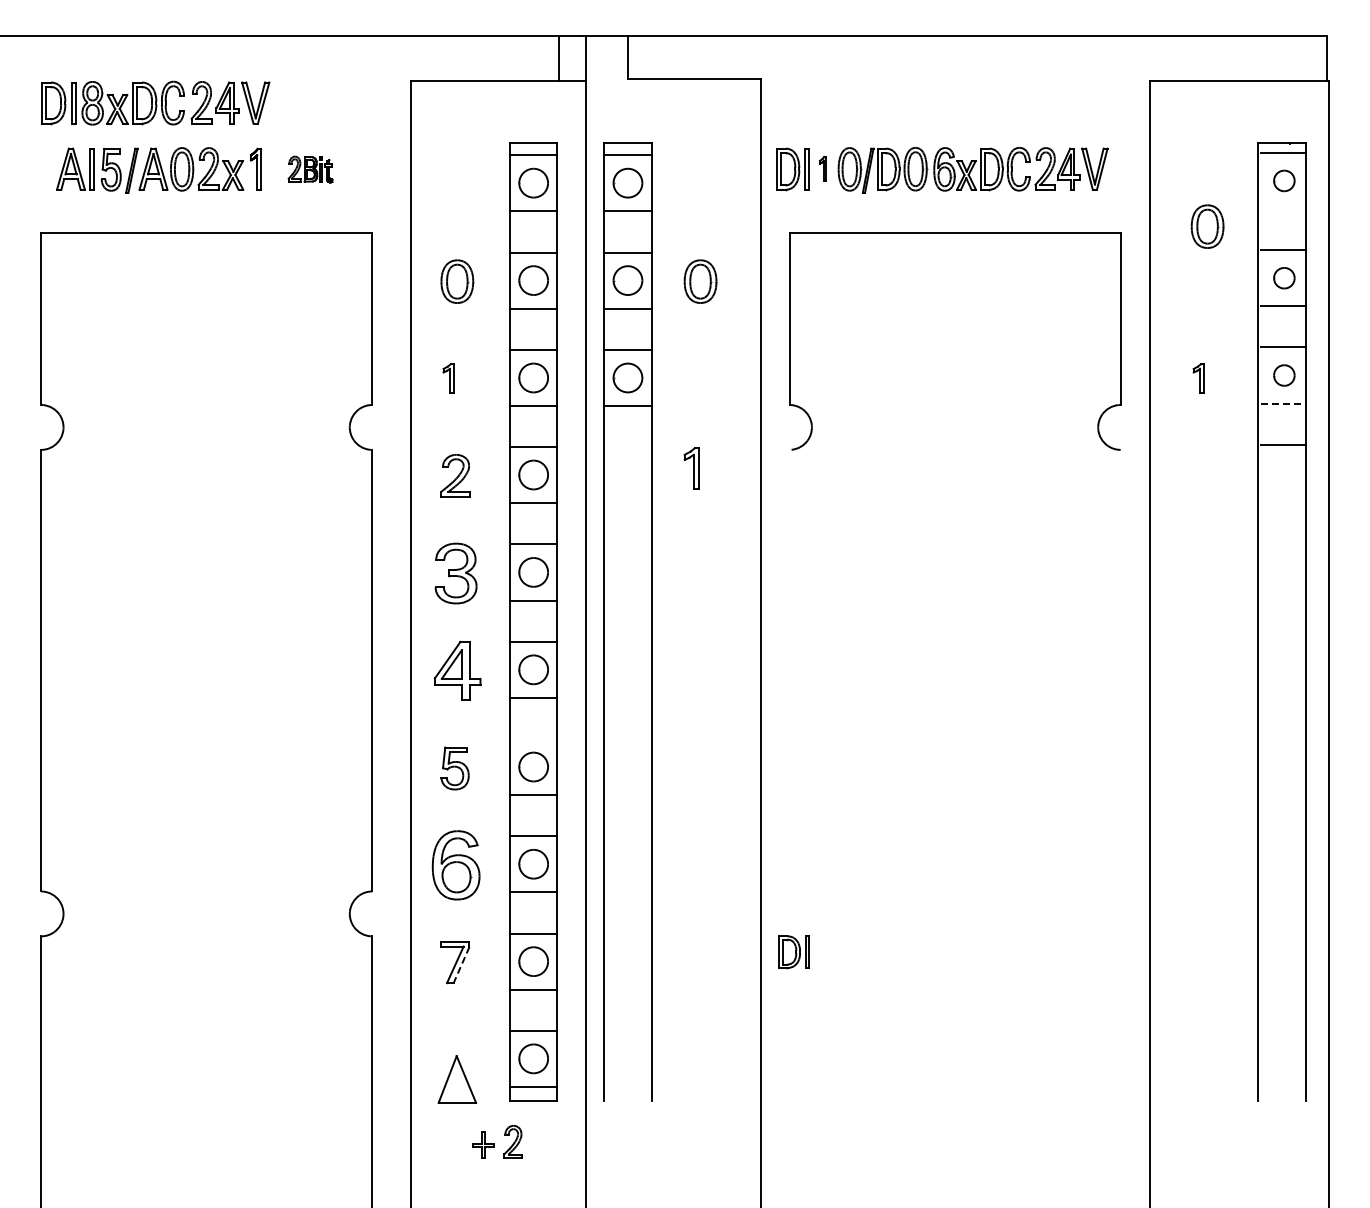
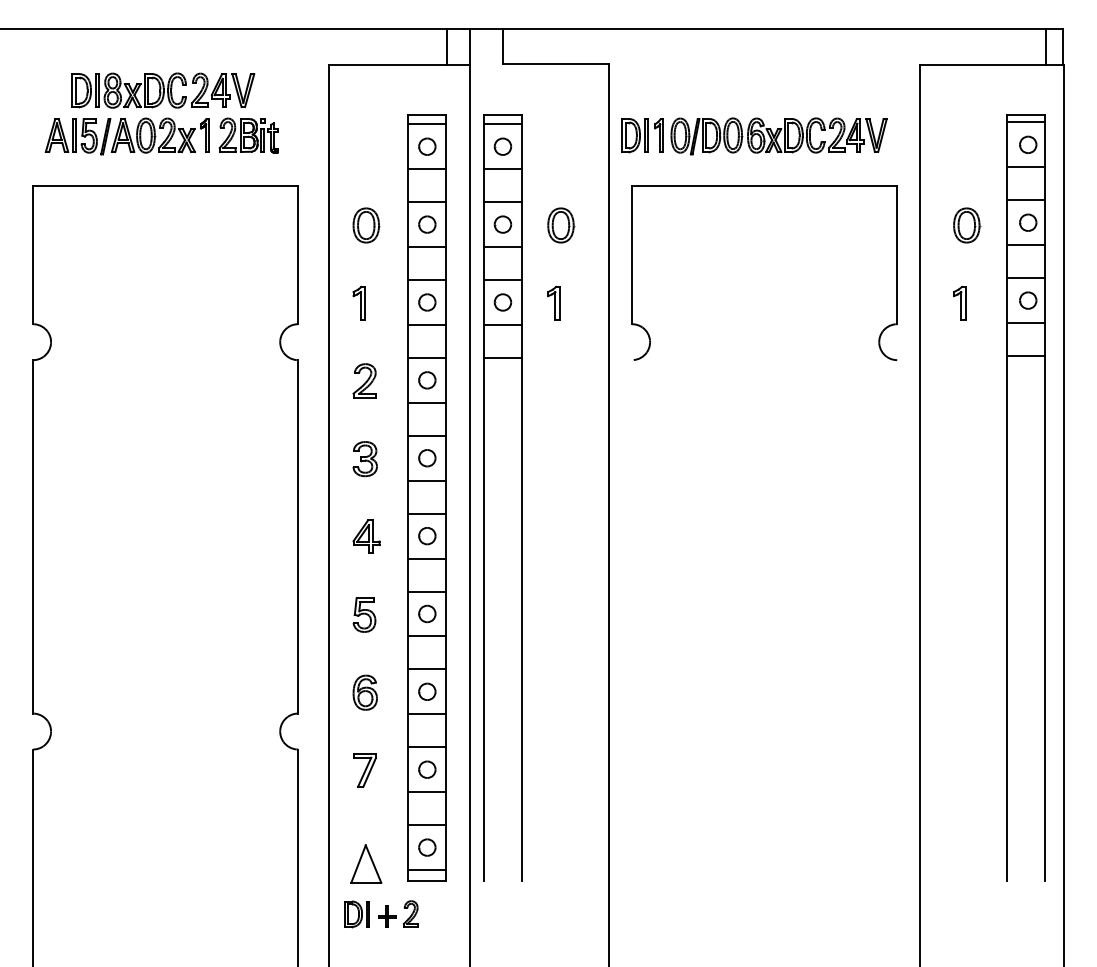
line: (1307, 58) -> (1046, 46), added
part: (155, 102) -> (163, 90), moved
part: (822, 168) -> (658, 134), size x1.67
part: (310, 169) -> (248, 135), size x1.67
part: (533, 183) -> (427, 146), size x0.71
part: (628, 183) -> (503, 146), size x0.71
line: (1282, 209) -> (1026, 167), added
part: (1207, 226) -> (966, 225), moved
part: (533, 280) -> (427, 224), size x0.71
part: (628, 280) -> (503, 224), size x0.71
part: (533, 377) -> (427, 302), size x0.71
part: (628, 377) -> (503, 302), size x0.71
part: (448, 378) -> (359, 303), size x1.43
part: (1198, 378) -> (959, 303), size x1.43
line: (1283, 403) -> (1027, 323), dashed -> solid
line: (627, 447) -> (502, 358), added
part: (691, 468) -> (553, 303), moved
part: (533, 475) -> (427, 380), size x0.71
part: (533, 572) -> (427, 458), size x0.71
part: (455, 573) -> (364, 459), size x0.71
part: (533, 669) -> (427, 535), size x0.71
part: (457, 670) -> (366, 536), size x0.71
line: (533, 738) -> (427, 591), added
part: (533, 766) -> (427, 613), size x0.71
part: (533, 864) -> (427, 692), size x0.71
part: (455, 865) -> (364, 692), size x0.62
part: (793, 952) -> (356, 914), moved
part: (533, 961) -> (427, 769), size x0.71
line: (461, 965) -> (369, 772), dashed -> solid
part: (533, 1058) -> (427, 847), size x0.71

